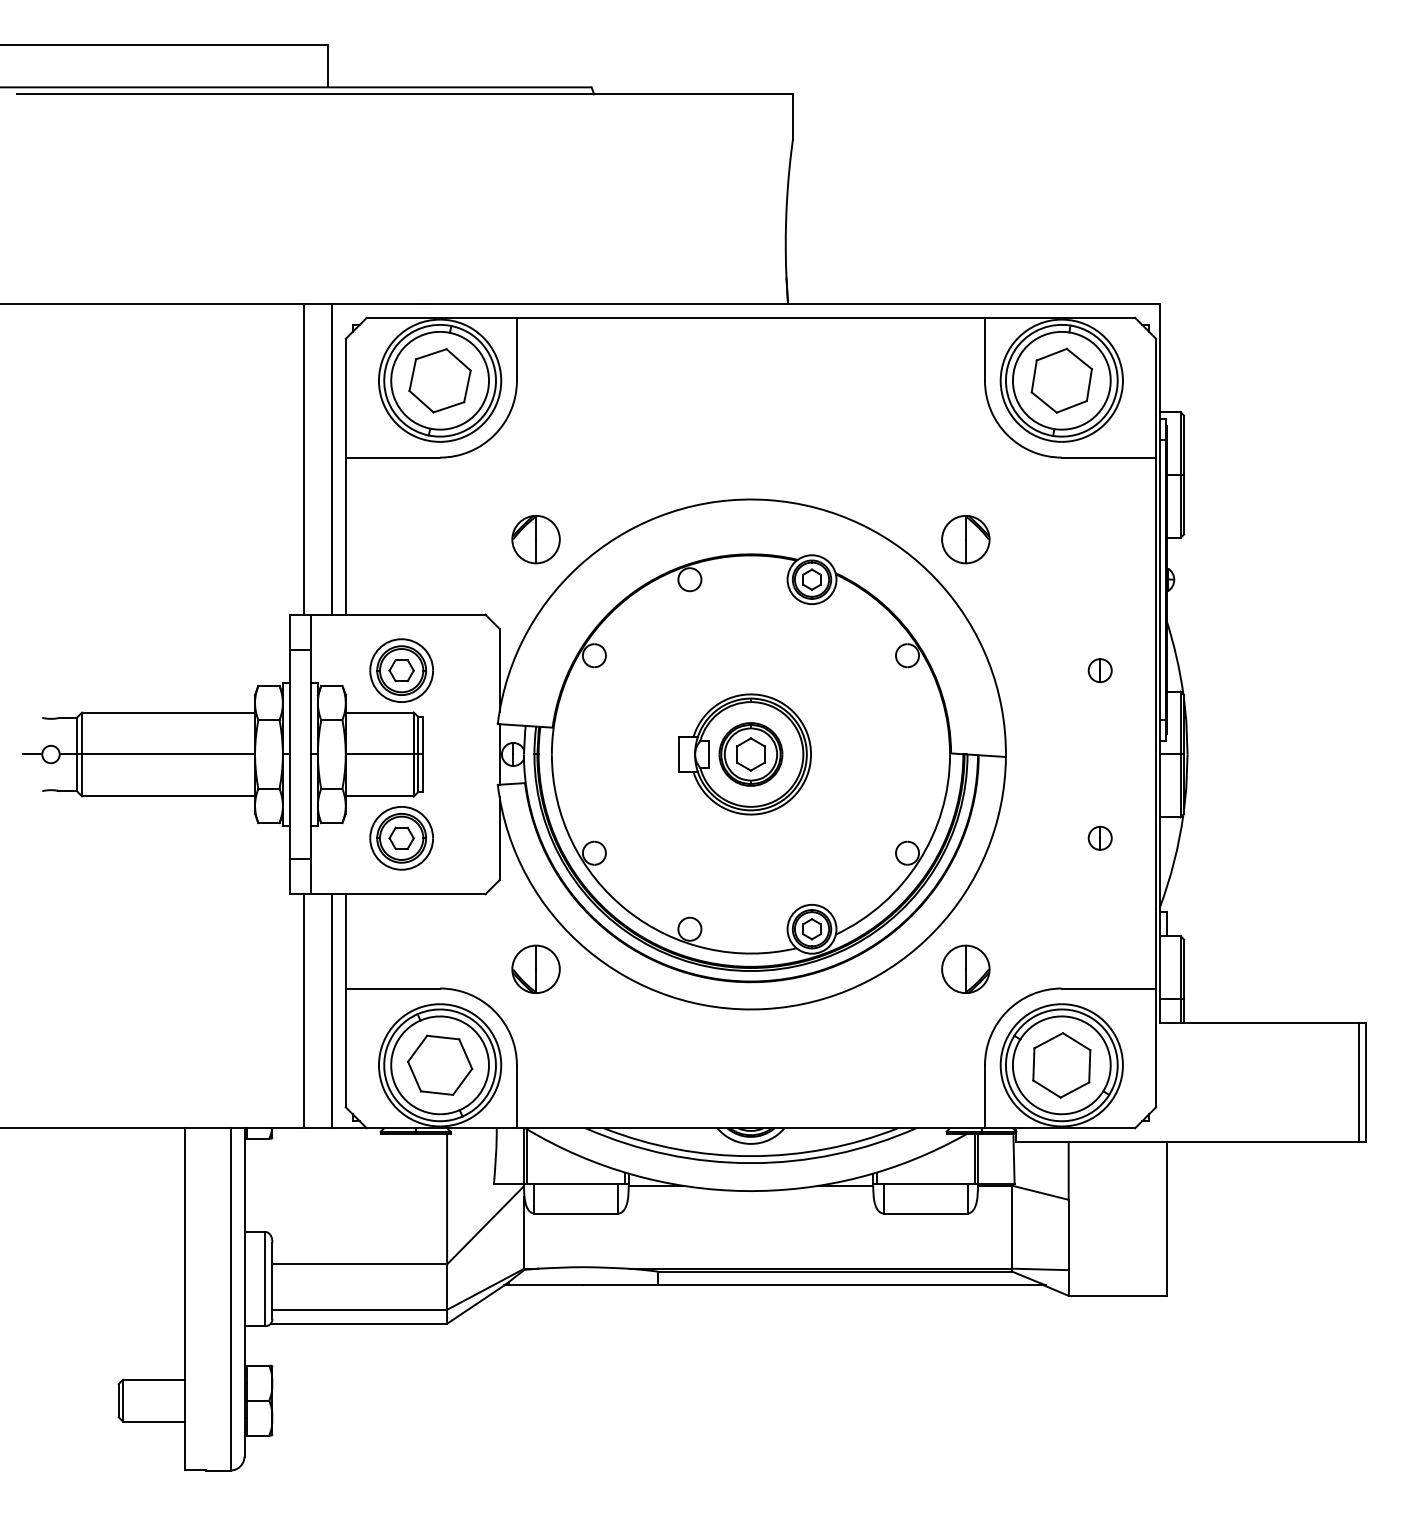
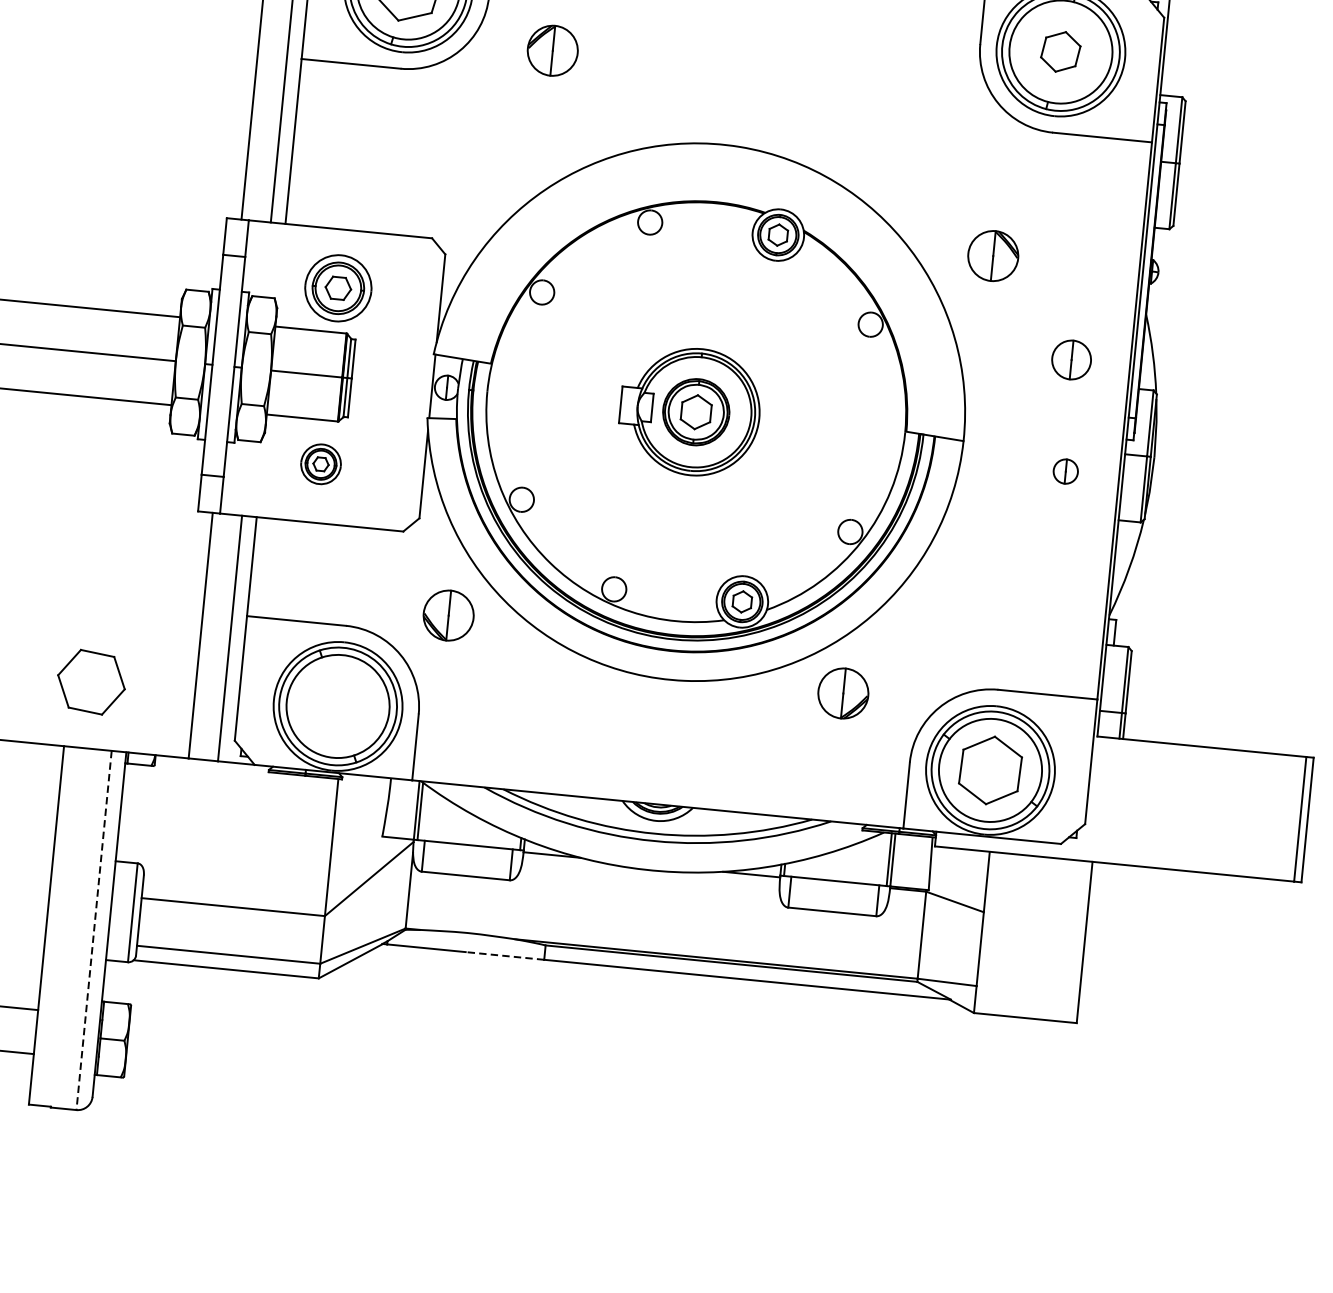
part: (1061, 380) -> (1060, 51), size x0.6
part: (535, 539) -> (552, 50), moved
part: (965, 539) -> (992, 255), moved
part: (1099, 670) -> (1070, 359), size x1.6
part: (1099, 837) -> (1065, 470), moved
part: (401, 838) -> (320, 464), size x0.6
part: (965, 968) -> (843, 692), moved
part: (440, 1064) -> (91, 681), moved
line: (620, 1285) -> (504, 956), solid -> dashed
line: (230, 1299) -> (94, 930), solid -> dashed

